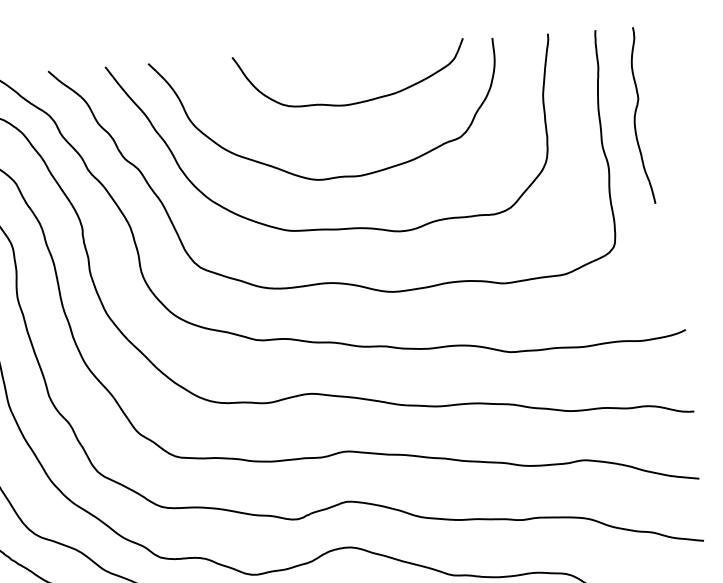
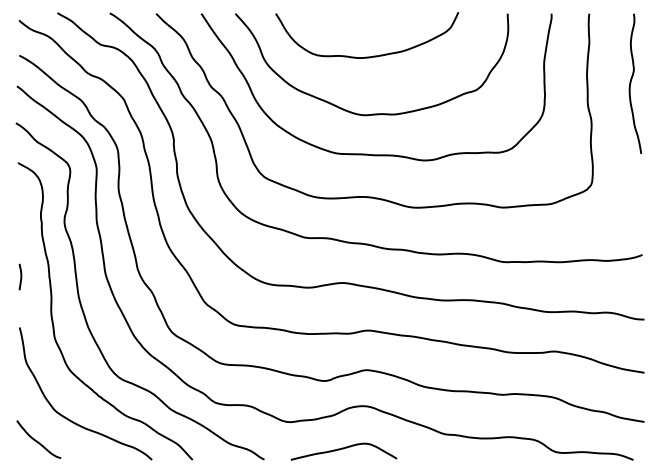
curve: (359, 101) -> (373, 55), moved
curve: (636, 115) -> (631, 83), moved

